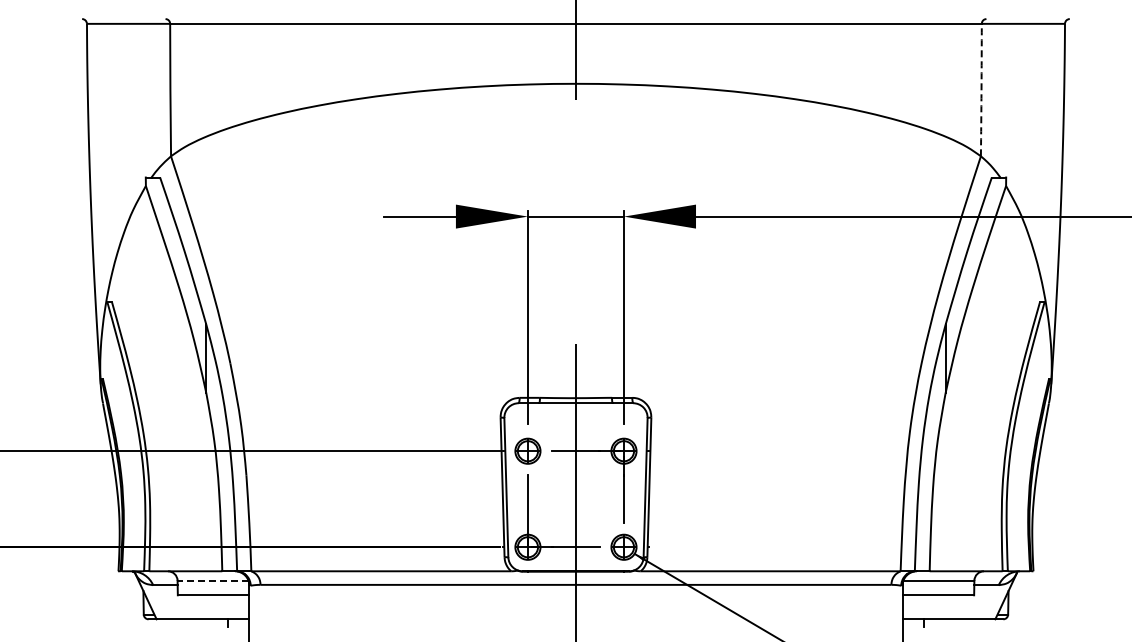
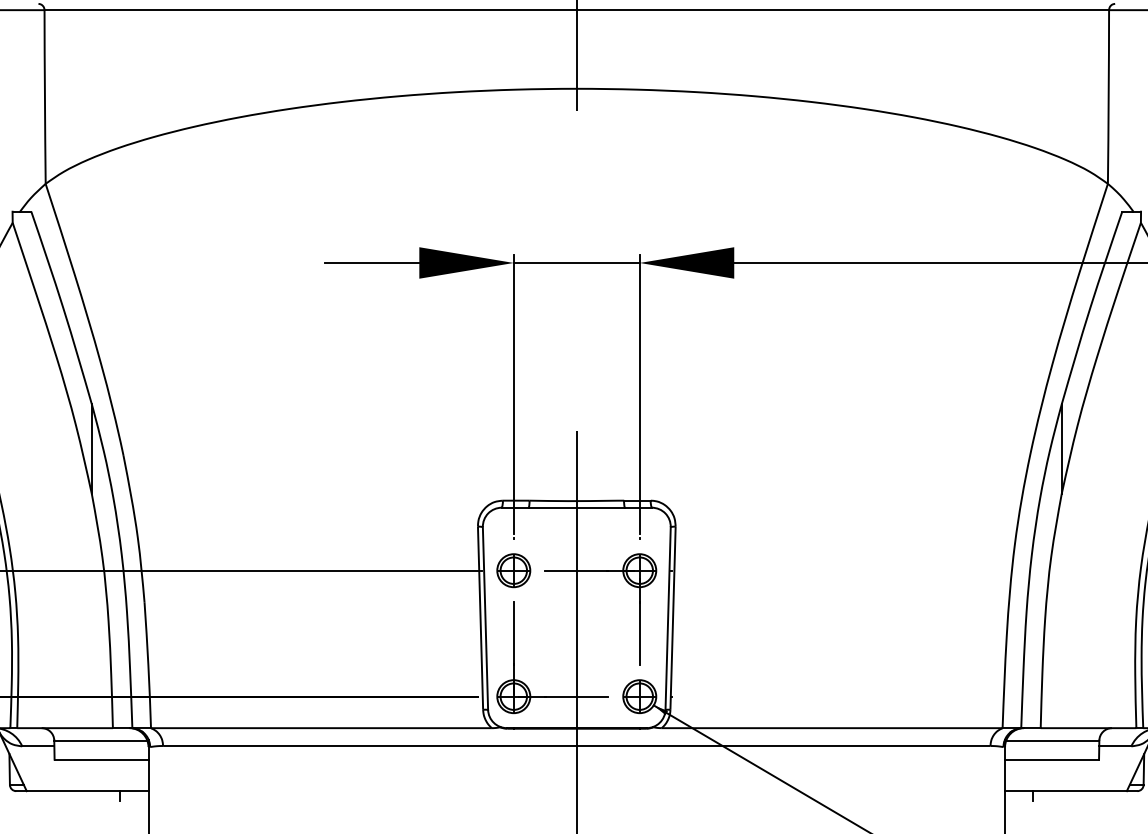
arc: (981, 90) -> (1108, 97), dashed -> solid
line: (212, 580) -> (100, 740), dashed -> solid

